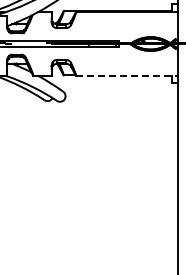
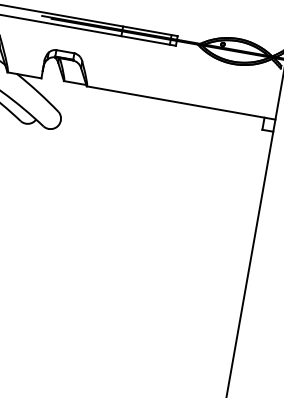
line: (126, 76) -> (180, 103), dashed -> solid

